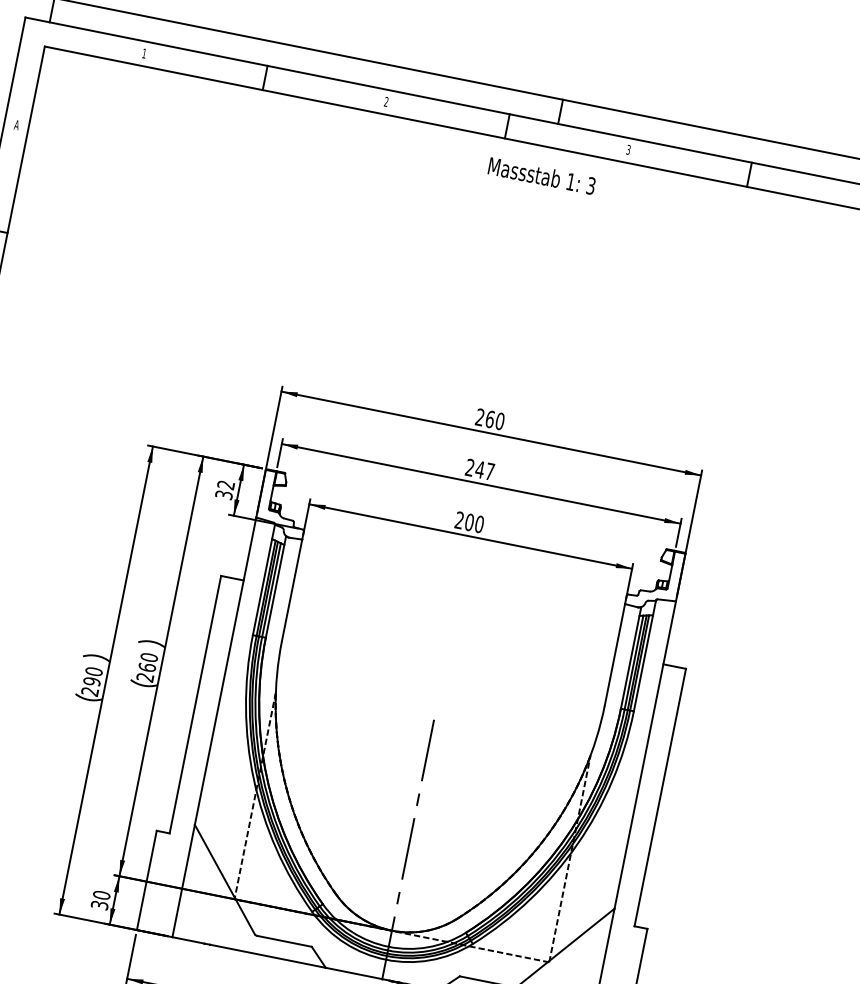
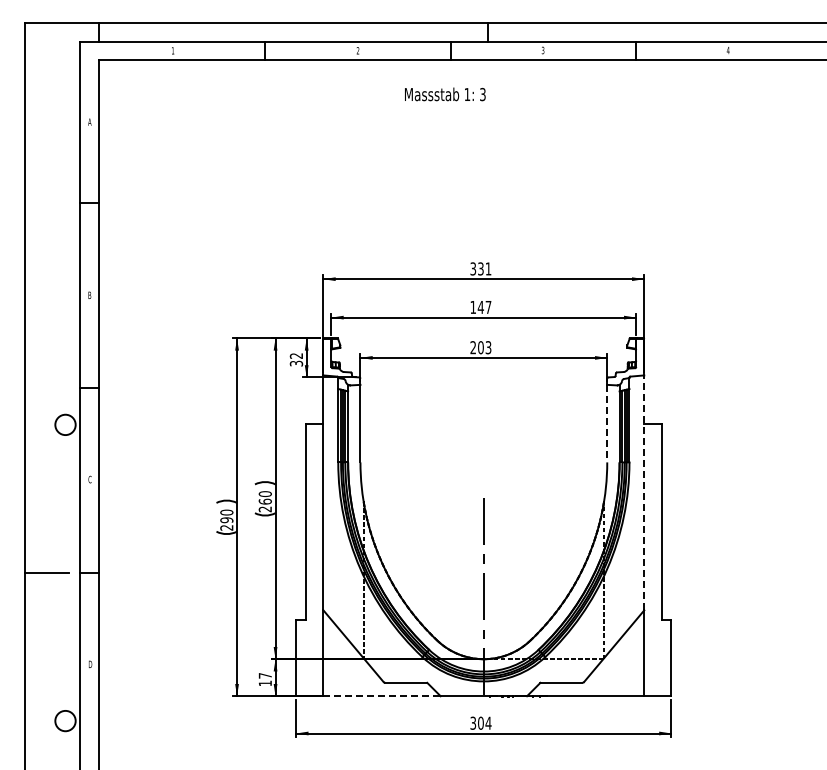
text: (542, 176) -> (445, 94), moved
text: (489, 418) -> (480, 268), 260 -> 331
text: (469, 466) -> (472, 306), 247 -> 147
text: (479, 524) -> (488, 347), 200 -> 203
line: (615, 654) -> (607, 423), solid -> dashed
line: (645, 754) -> (644, 492), solid -> dashed
text: (99, 899) -> (264, 679), 30 -> 17
line: (249, 952) -> (382, 696), solid -> dashed

